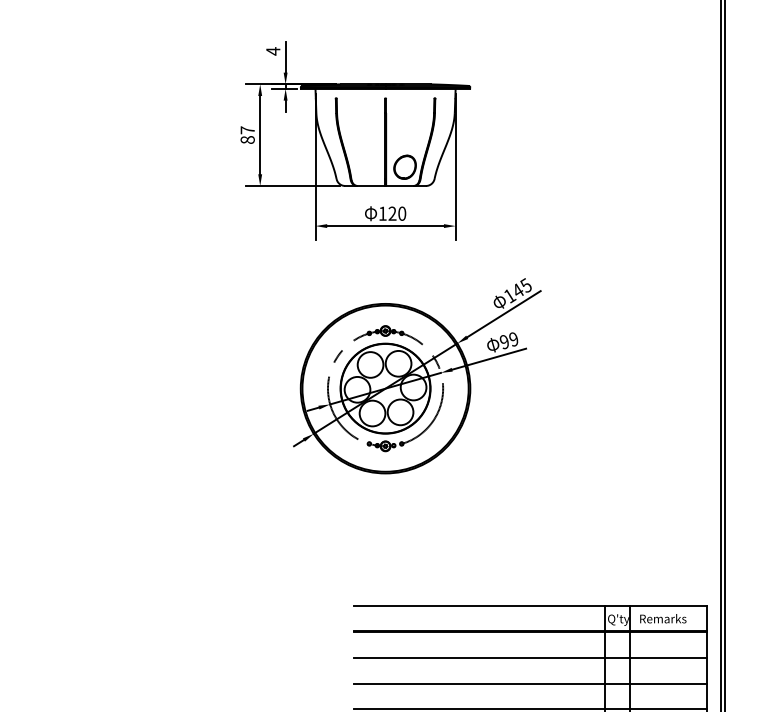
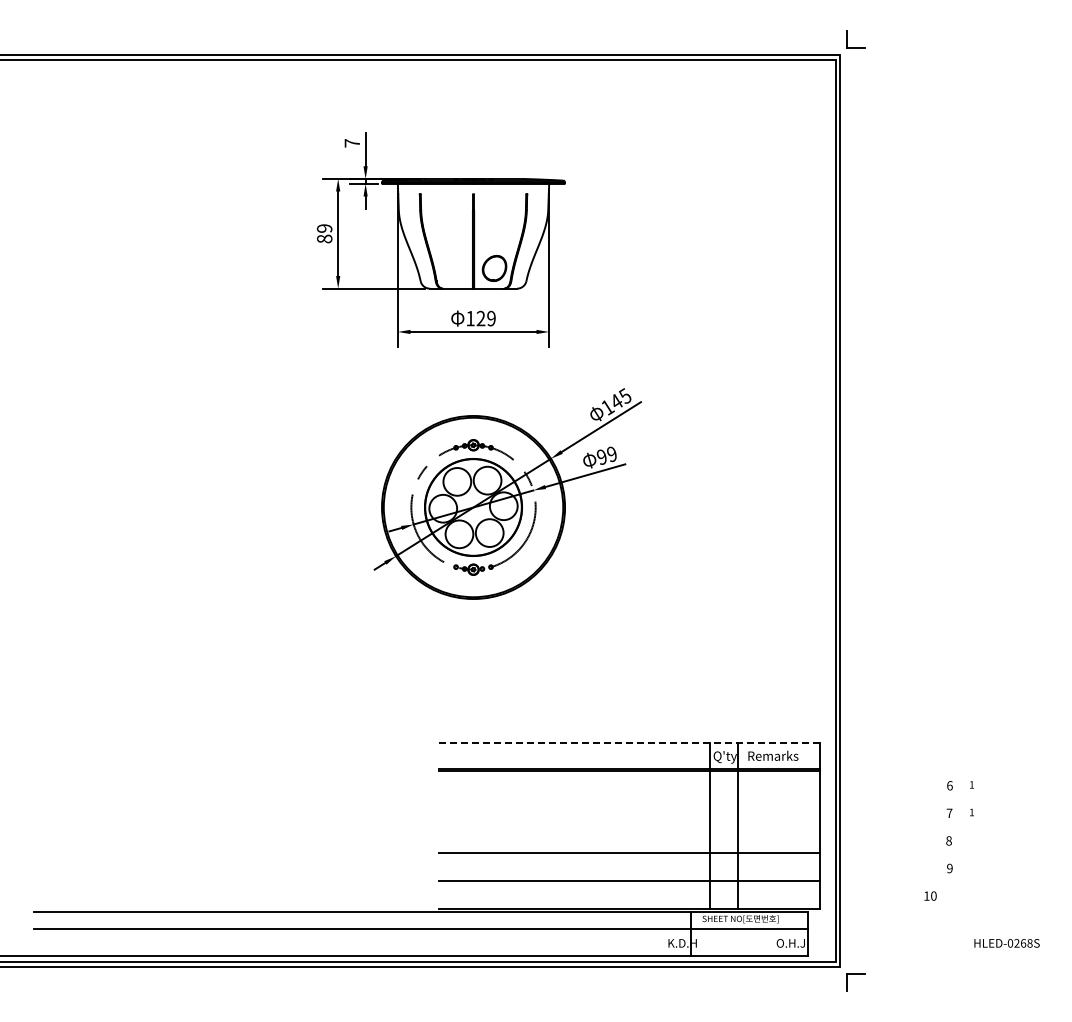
text: (272, 51) -> (351, 143), 4 -> 7
text: (247, 130) -> (324, 228), 87 -> 89
text: (402, 213) -> (491, 318), 120 -> 129
line: (530, 606) -> (629, 742), solid -> dashed
line: (530, 658) -> (629, 798), removed
line: (530, 683) -> (629, 825), removed

